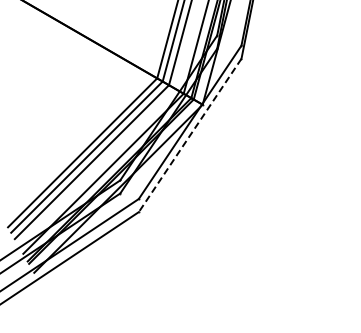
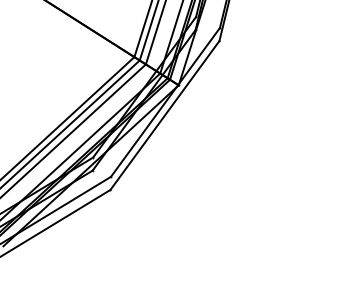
line: (189, 135) -> (164, 115), dashed -> solid

